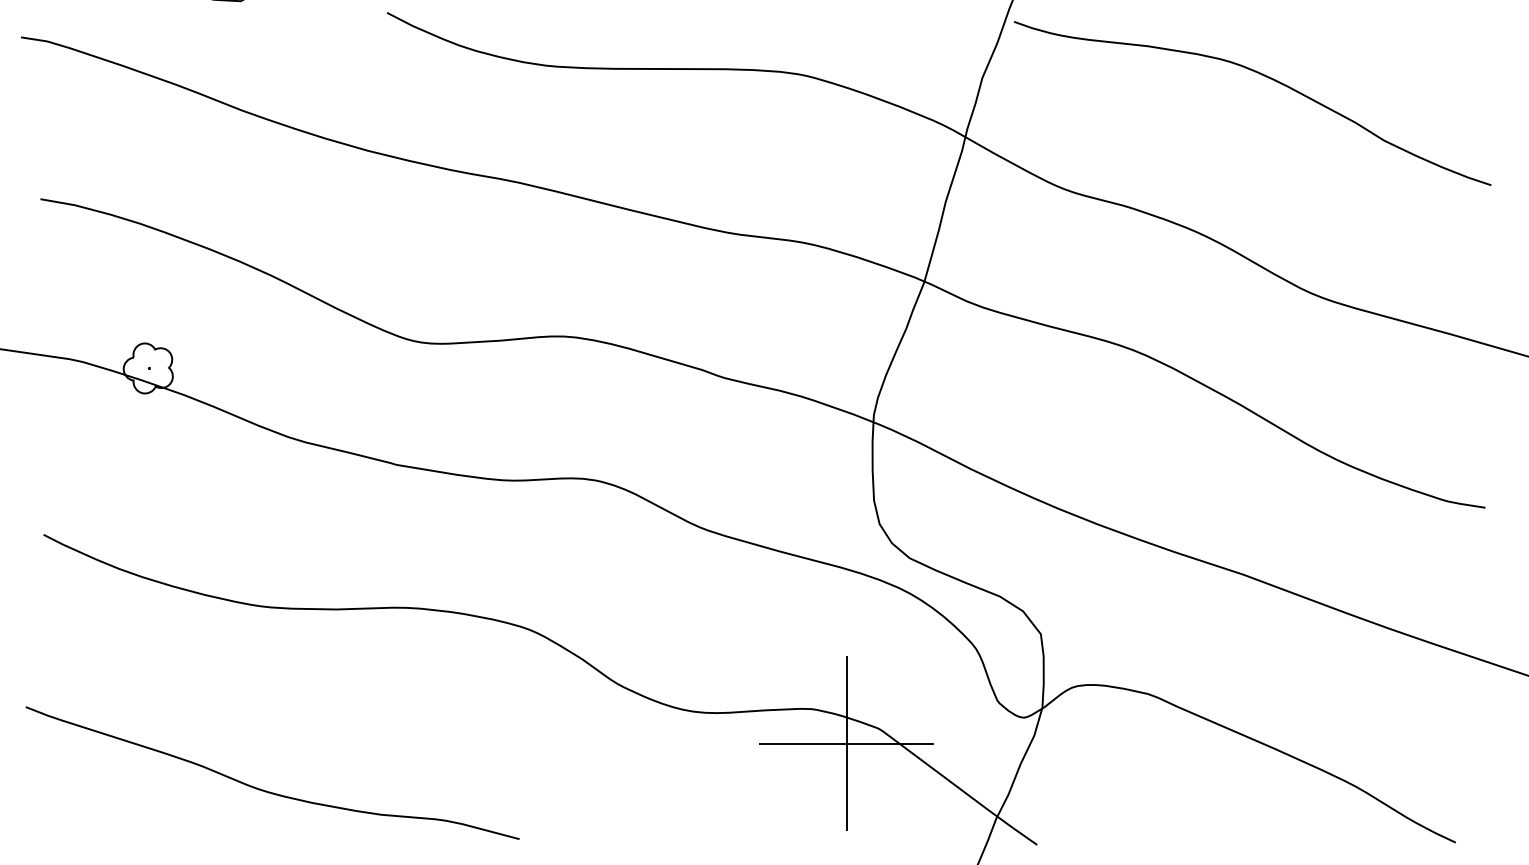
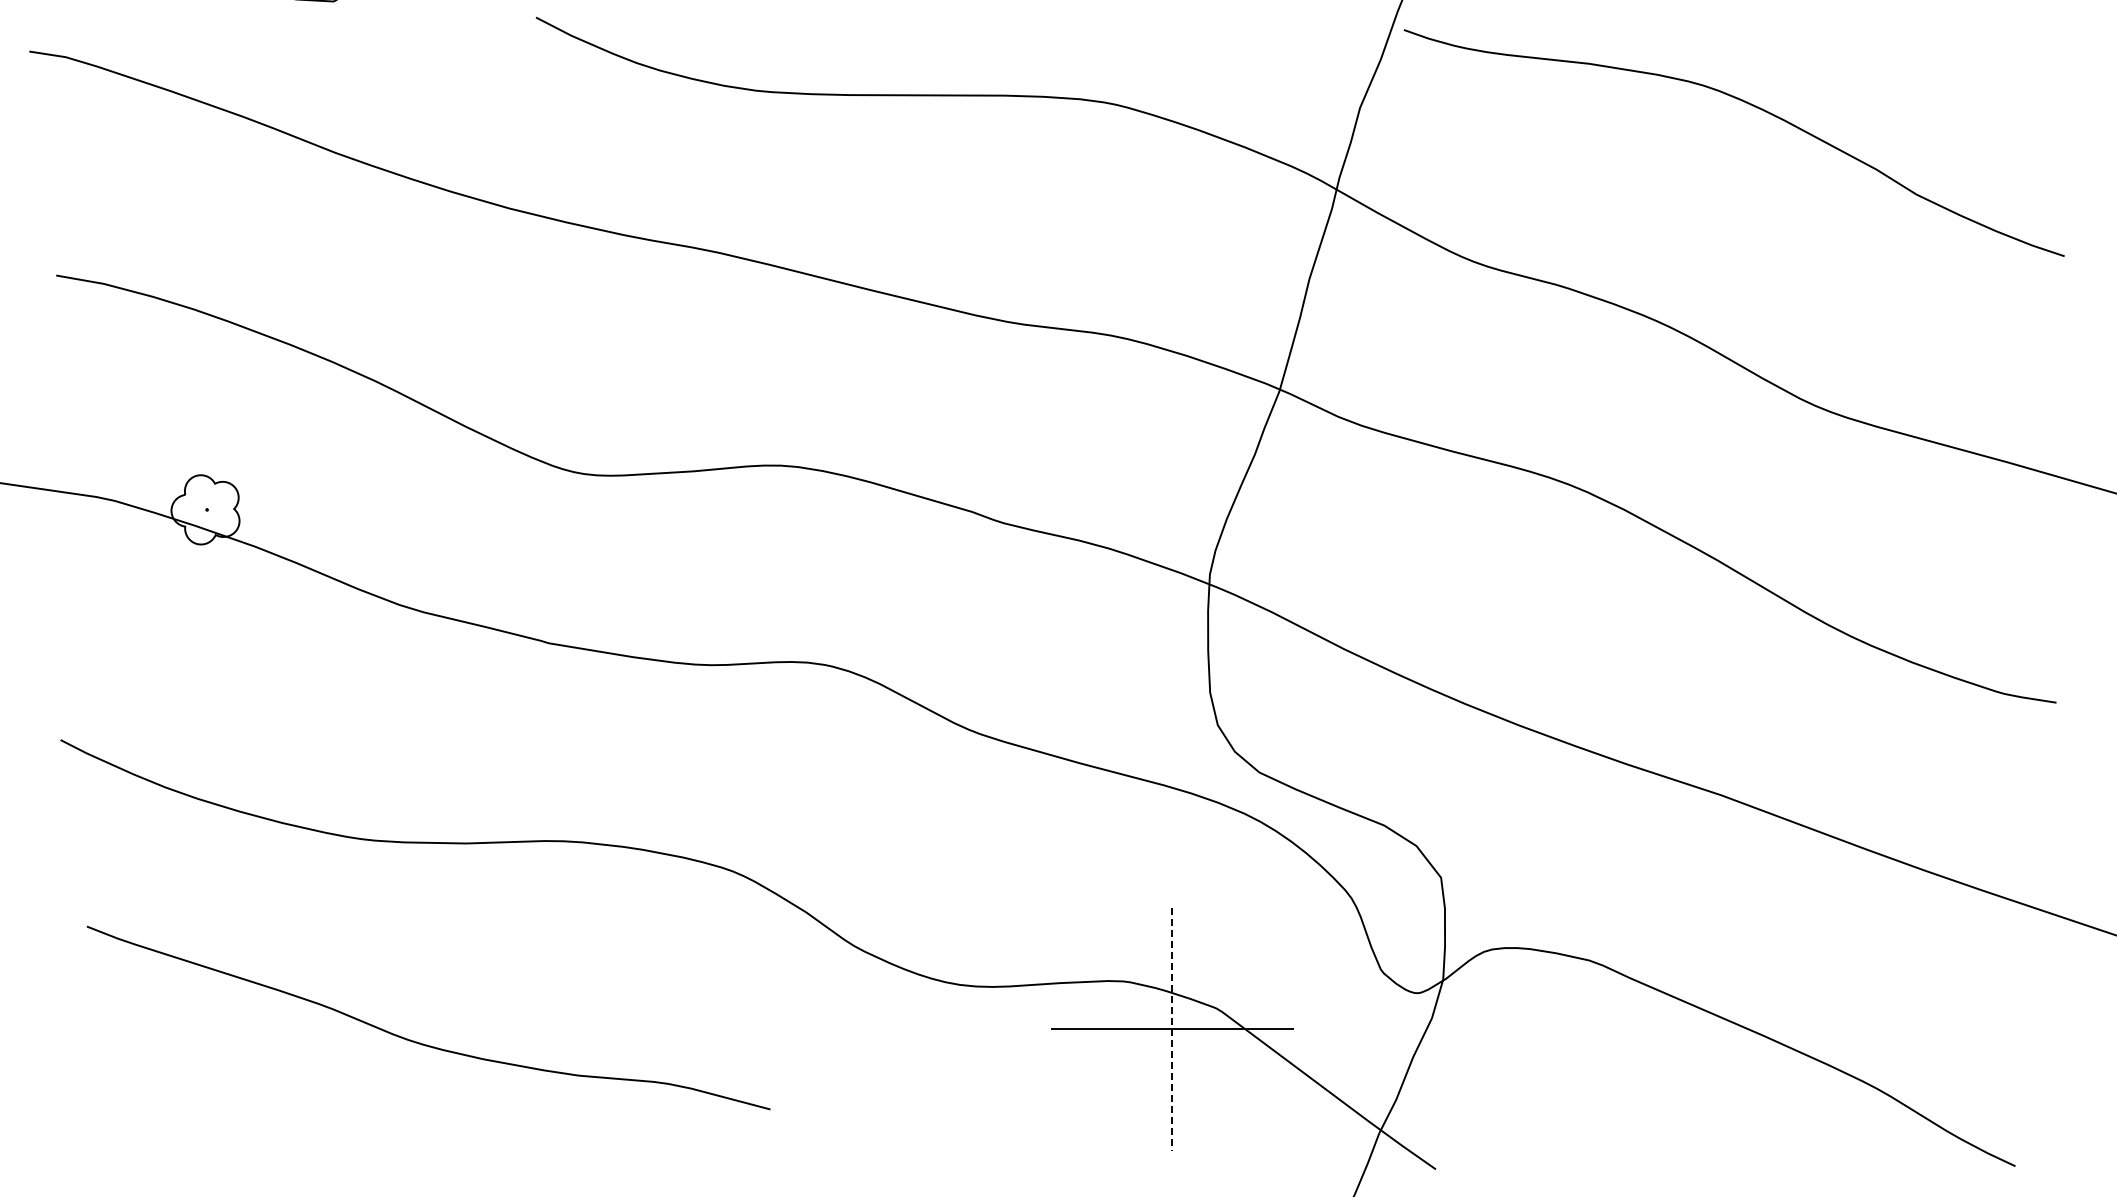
line: (846, 743) -> (1172, 1029), solid -> dashed
curve: (266, 790) -> (420, 1042), moved

